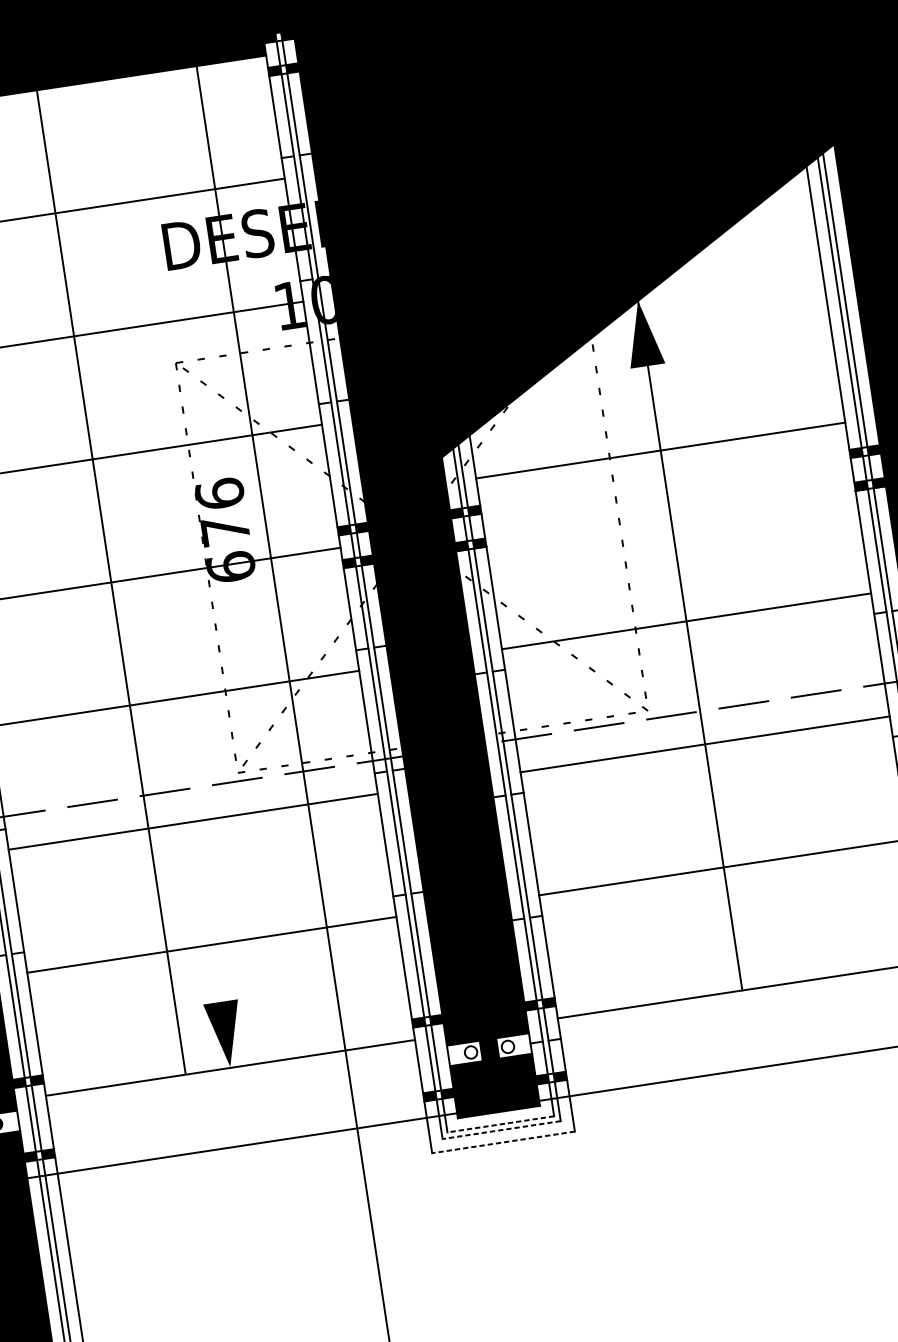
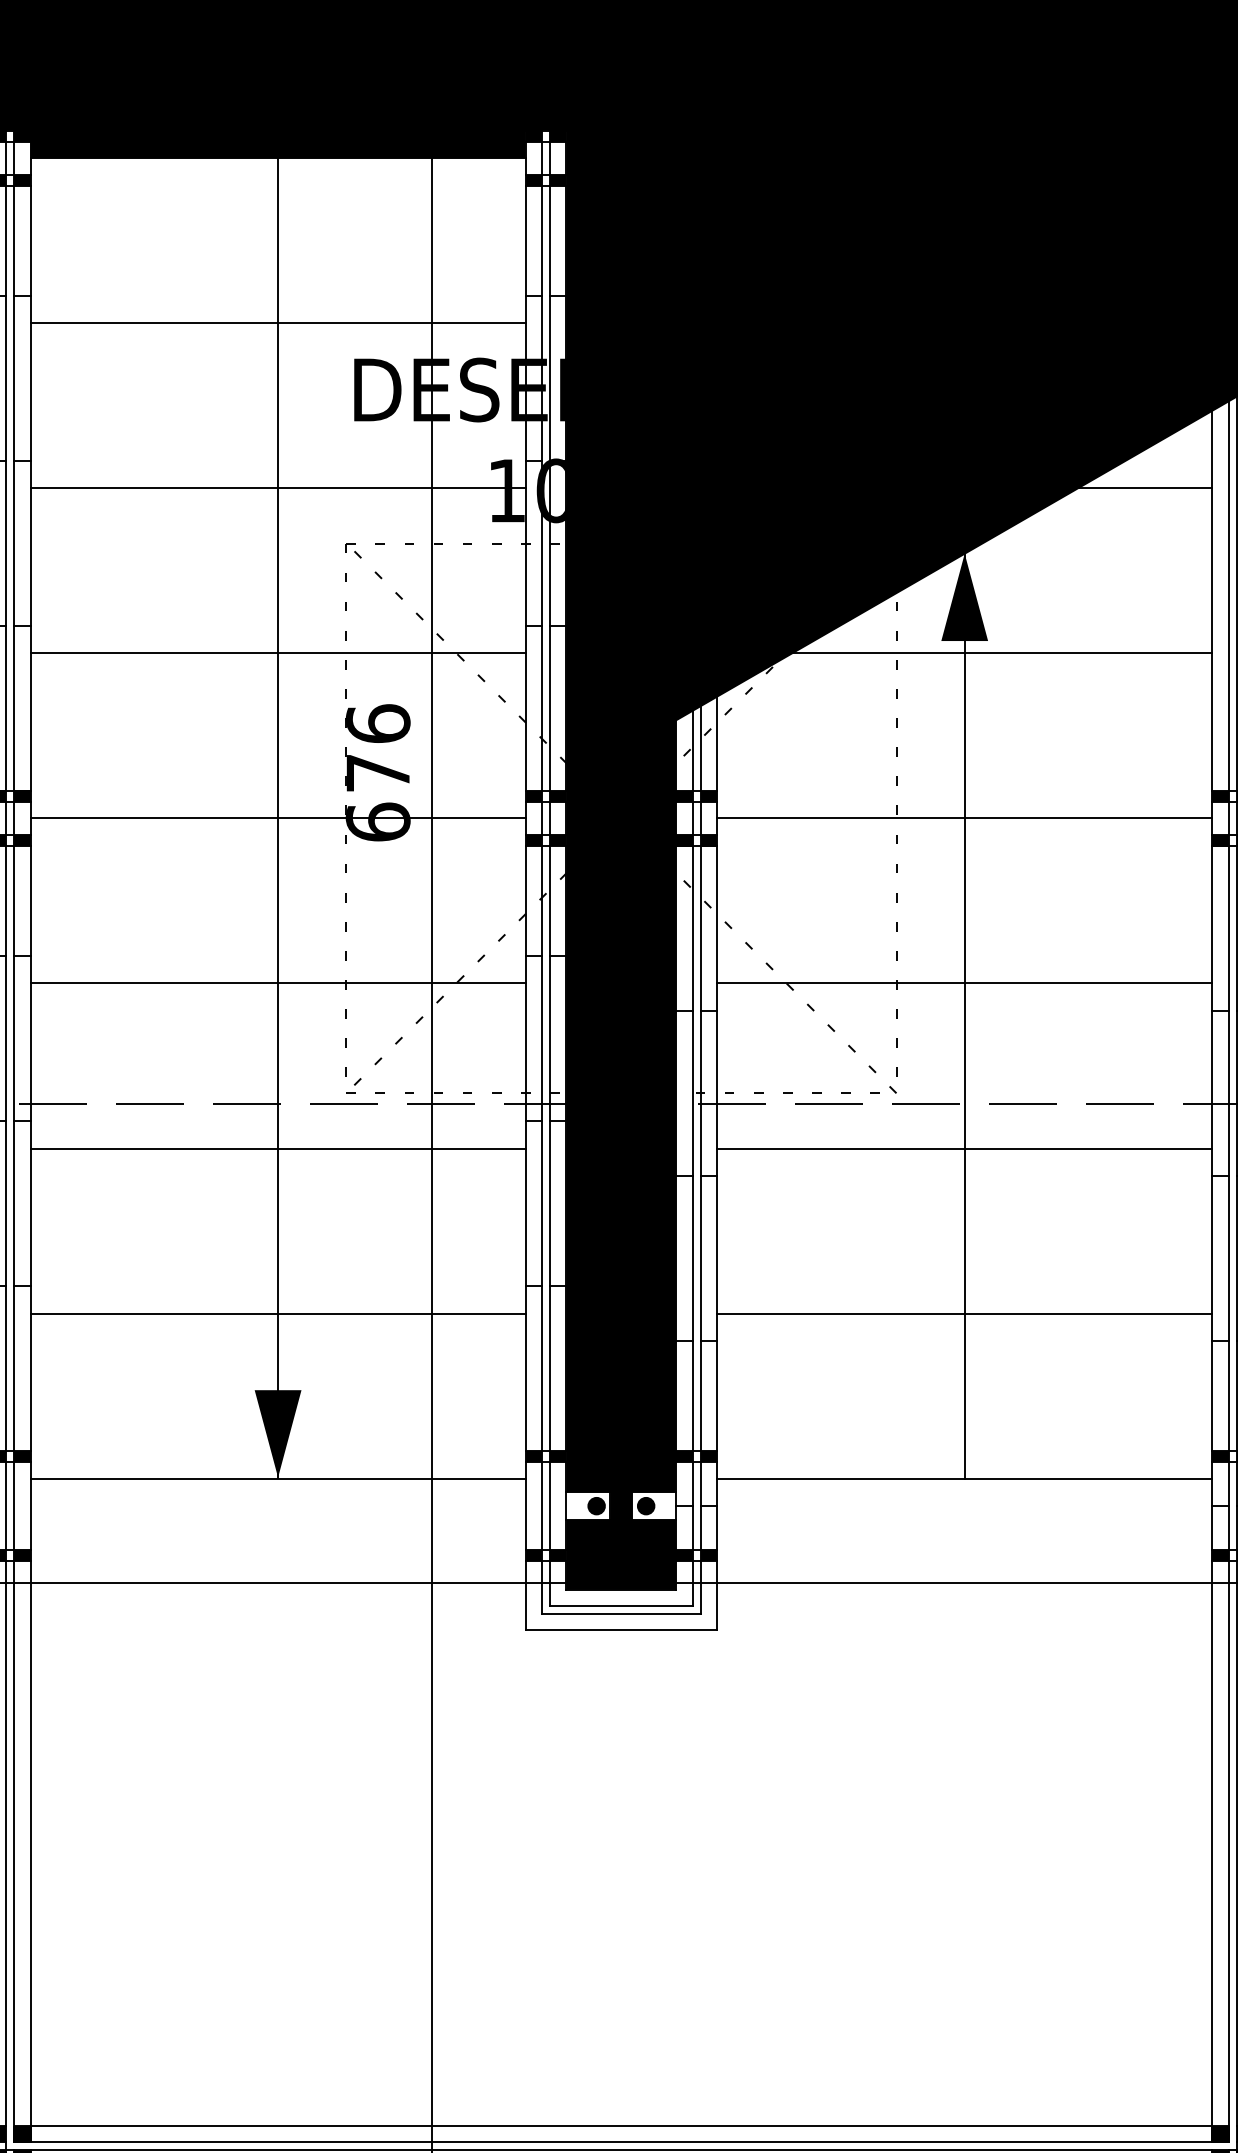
line: (764, 232) -> (1144, 488), added
line: (677, 371) -> (1002, 653), added
line: (660, 450) -> (964, 818), moved
line: (111, 581) -> (278, 817), moved
fill: (507, 1046) -> (645, 1505), added
fill: (470, 1052) -> (596, 1505), added
line: (500, 1124) -> (621, 1606), dashed -> solid
line: (500, 1129) -> (620, 1613), dashed -> solid
line: (503, 1142) -> (621, 1630), dashed -> solid

